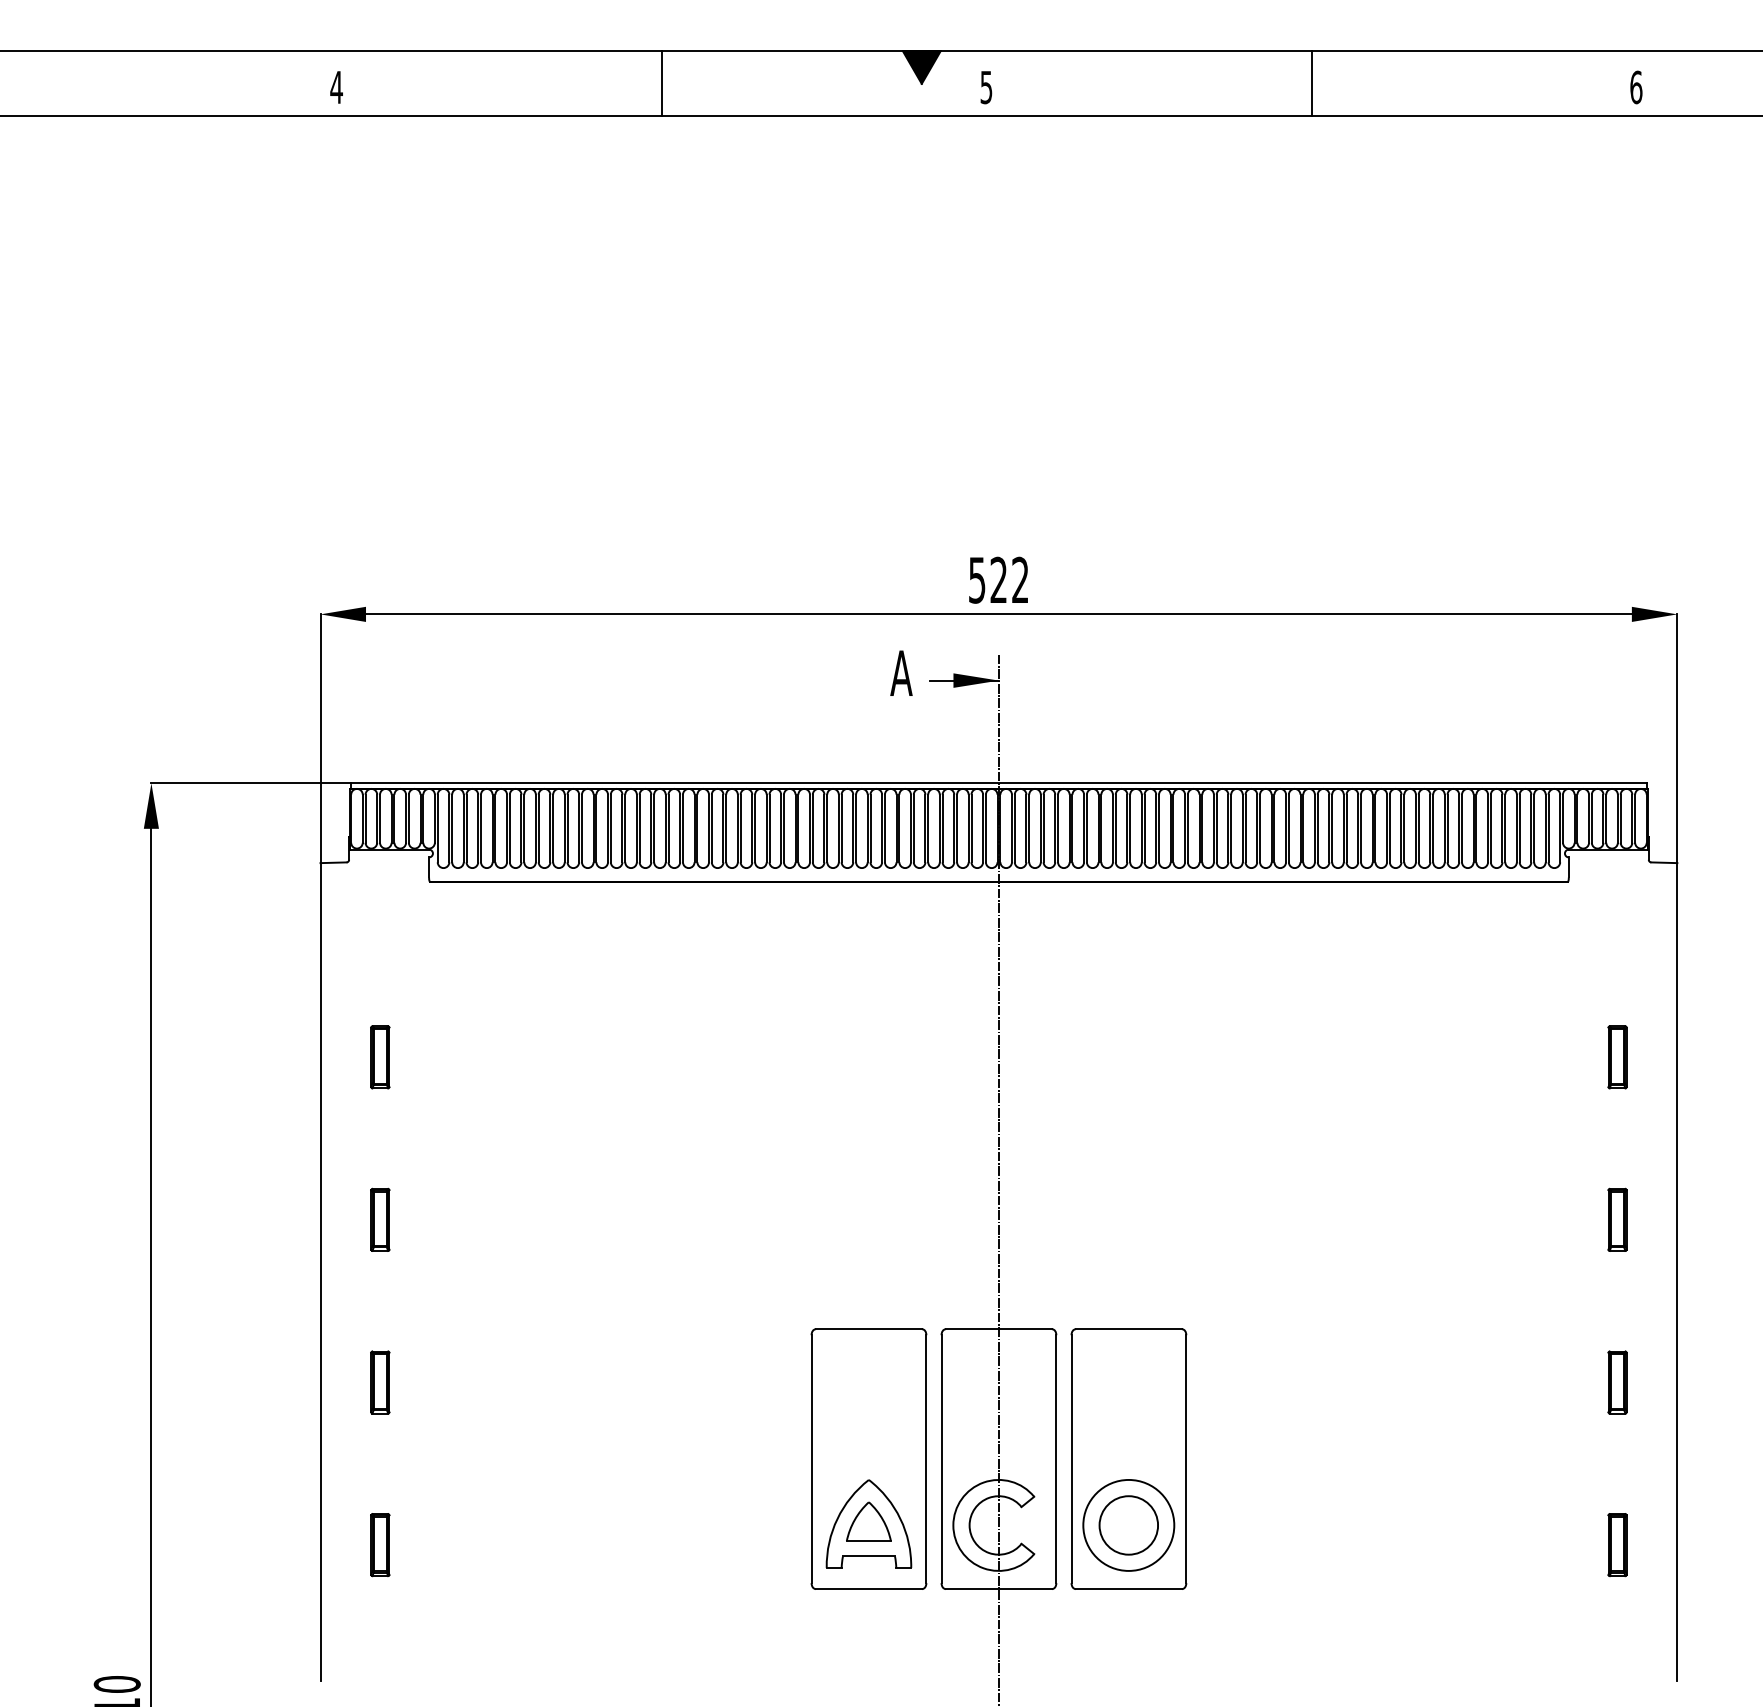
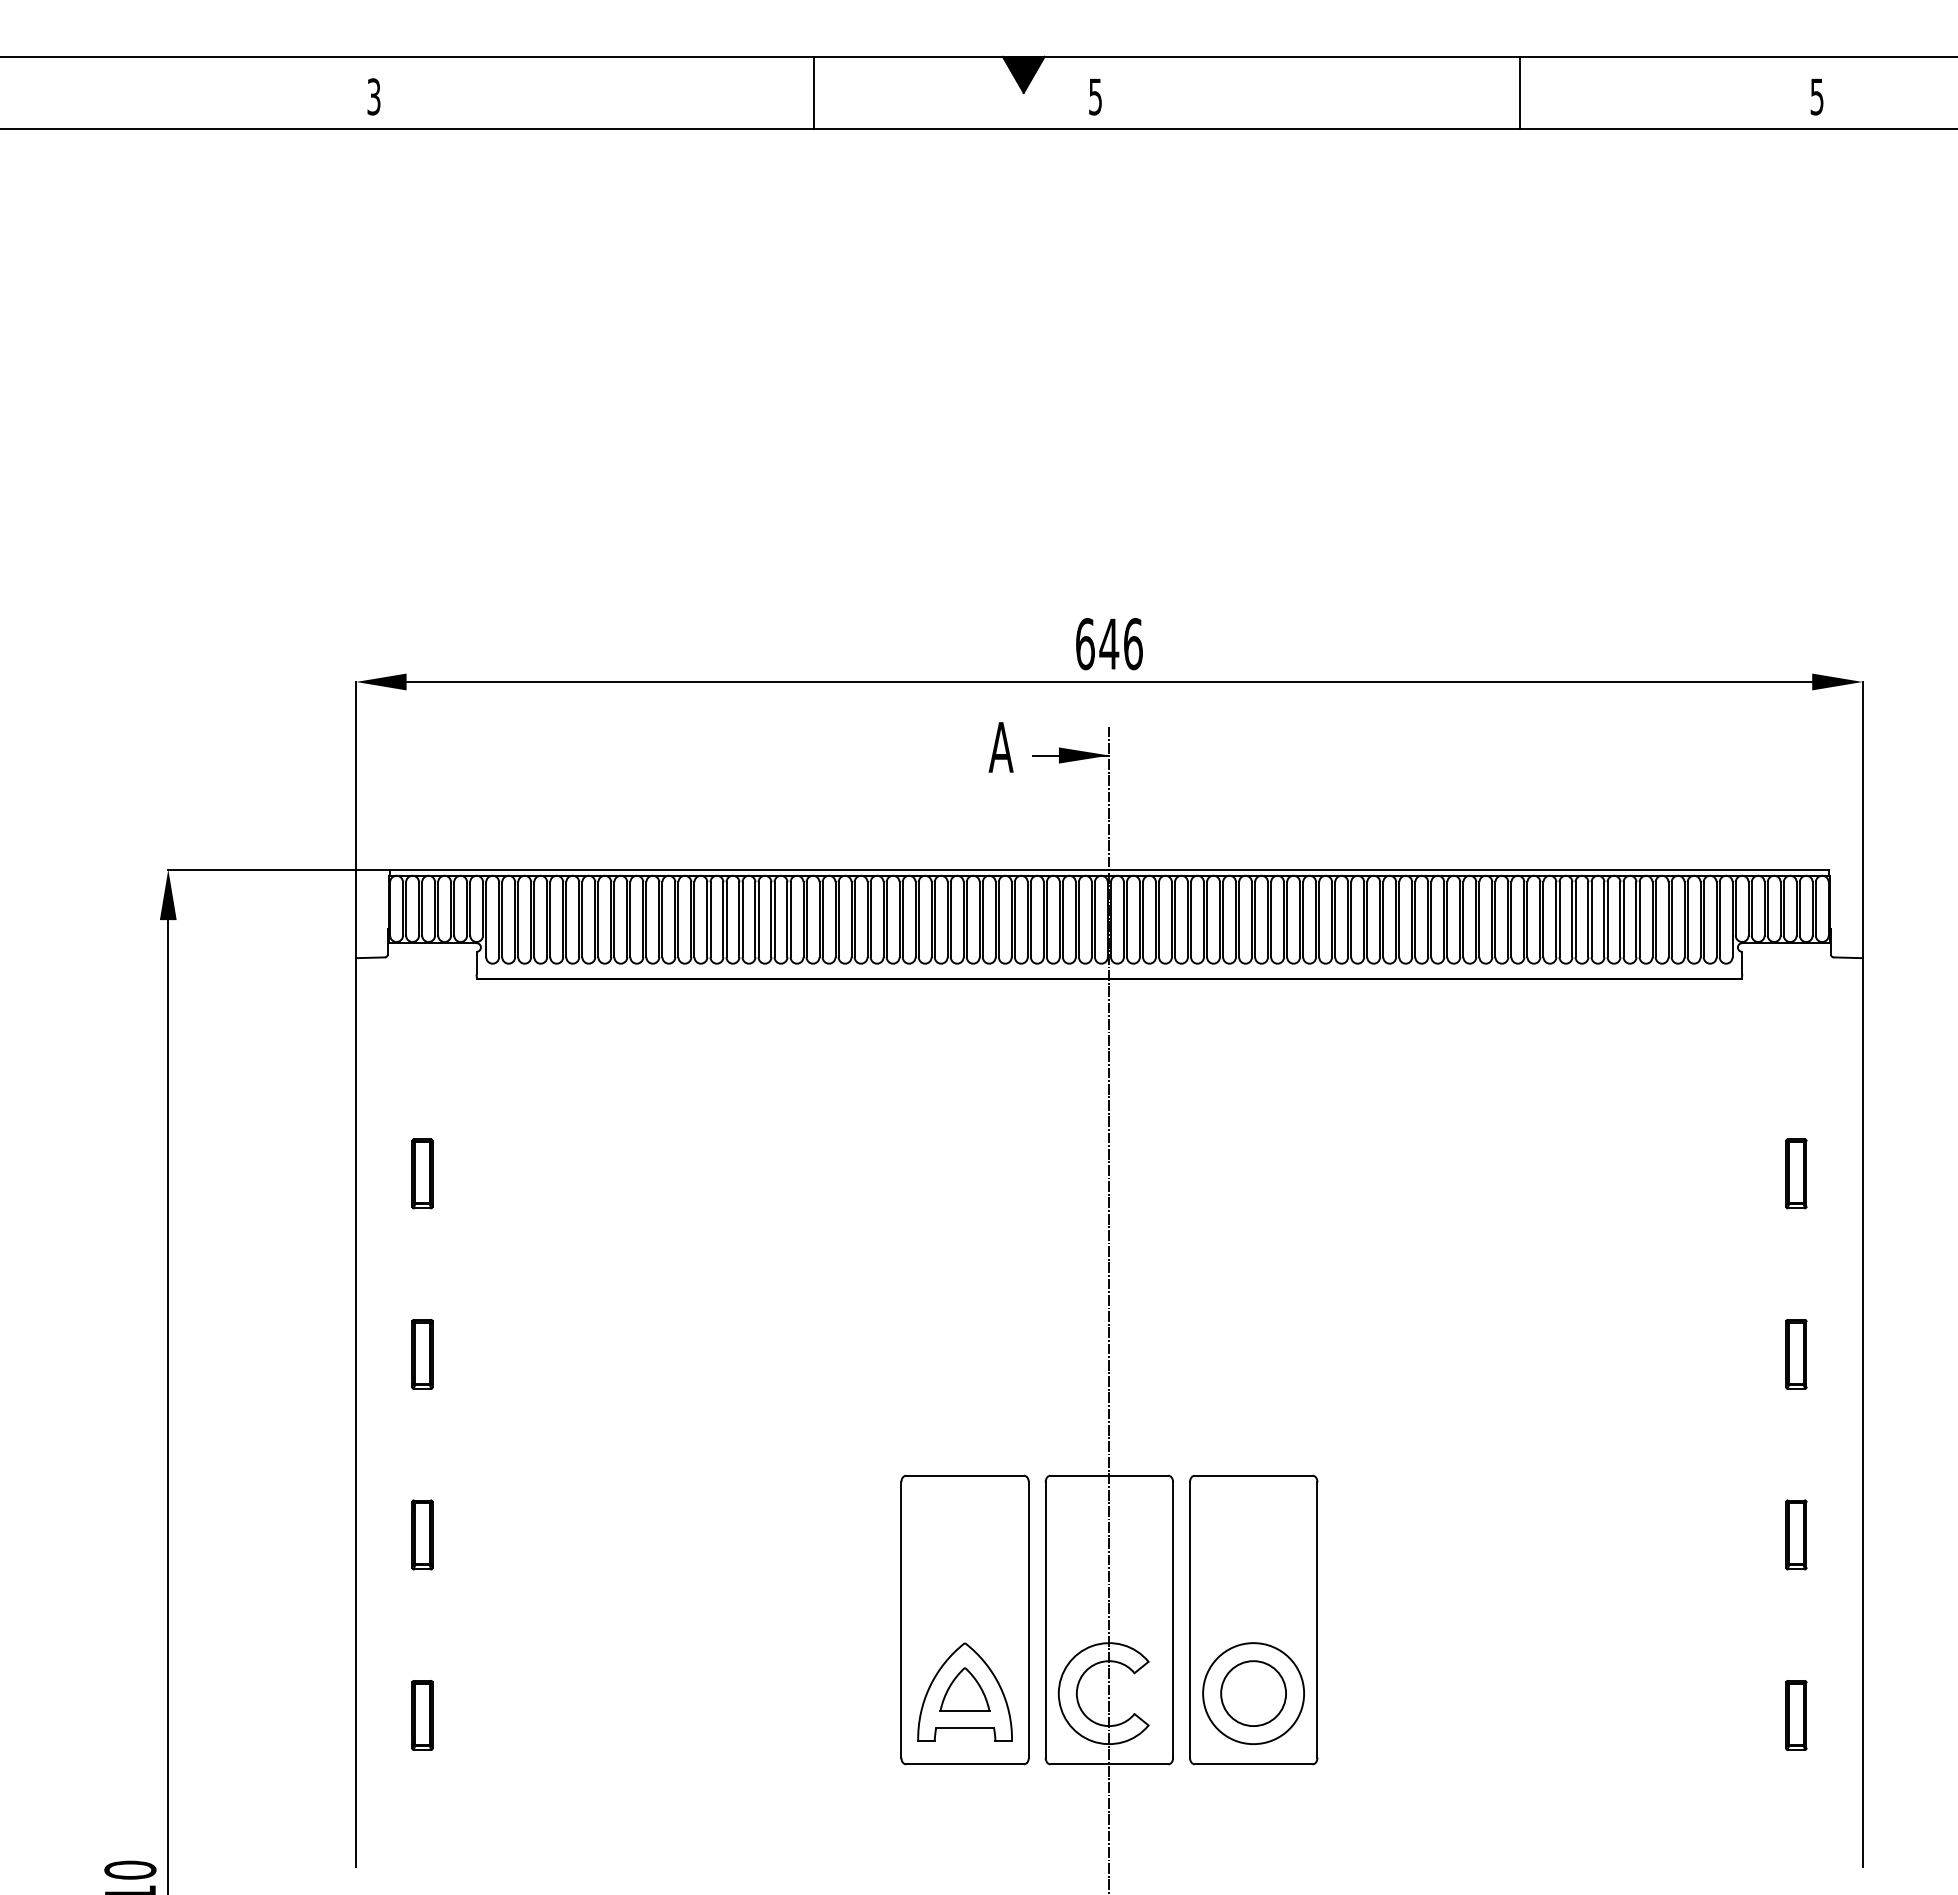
line: (661, 83) -> (813, 92), moved
line: (1311, 83) -> (1519, 92), moved
text: (336, 87) -> (373, 96), 4 -> 3
text: (1636, 87) -> (1817, 96), 6 -> 5
text: (999, 579) -> (1110, 643), 522 -> 646

